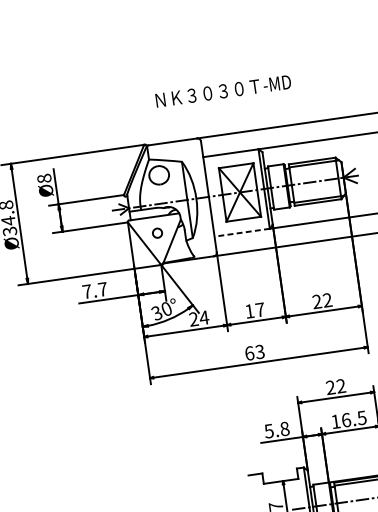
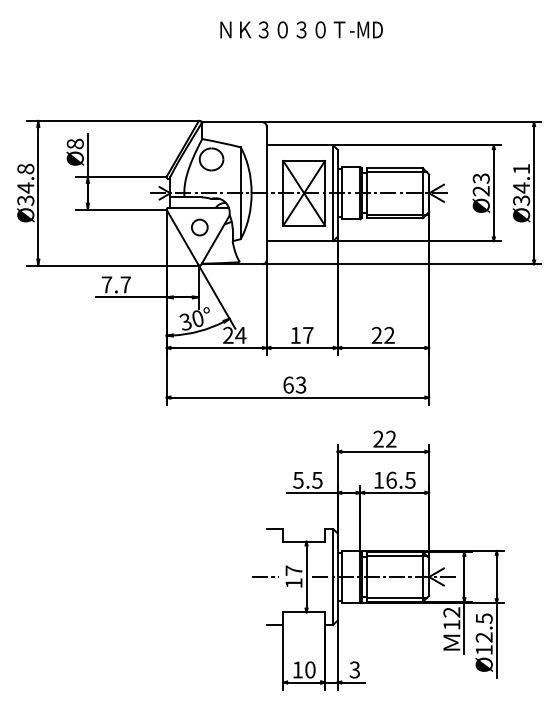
text: (223, 90) -> (301, 29), moved
circle: (157, 233) -> (199, 227), size x1.43
line: (241, 233) -> (299, 241), dashed -> solid
text: (284, 428) -> (317, 479), 5.8 -> 5.5

